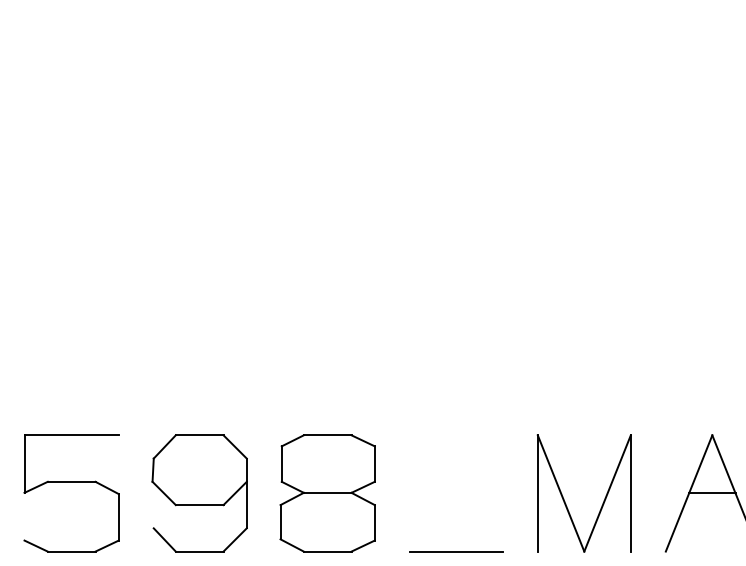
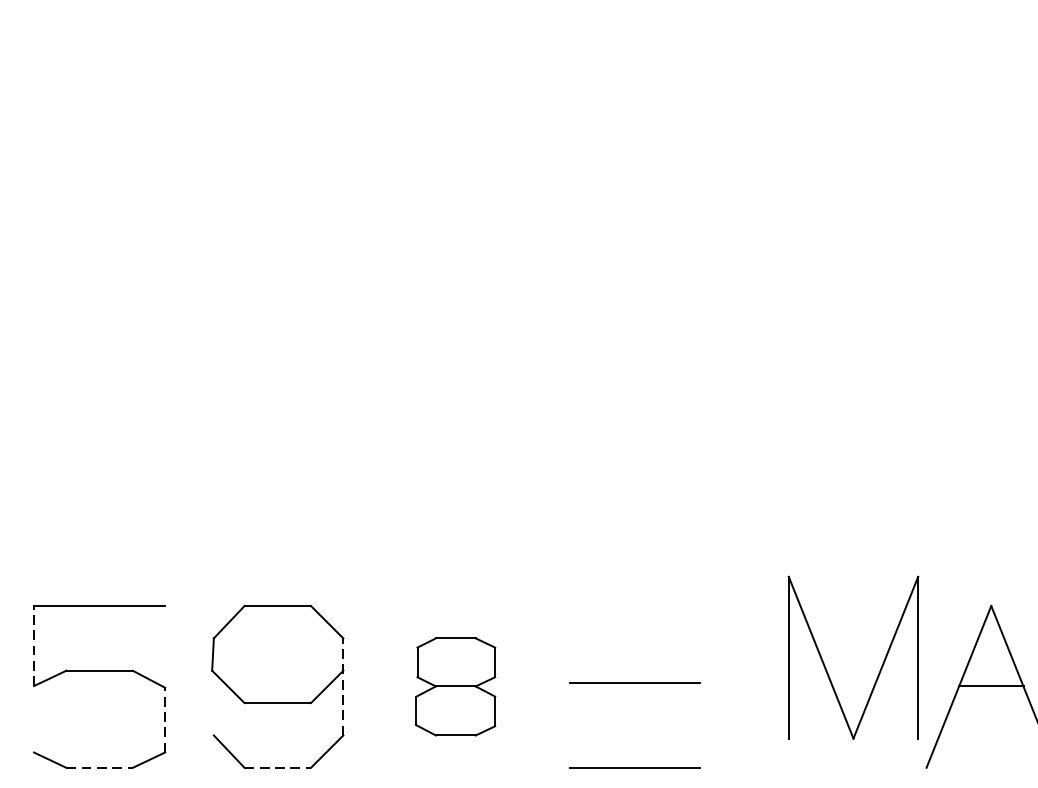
line: (24, 464) -> (33, 646), solid -> dashed
line: (456, 490) -> (635, 682), added
line: (246, 493) -> (342, 686), solid -> dashed
part: (327, 493) -> (455, 686), size x0.6
part: (564, 498) -> (825, 664), moved
line: (118, 516) -> (164, 718), solid -> dashed
line: (71, 551) -> (99, 767), solid -> dashed
line: (199, 551) -> (277, 767), solid -> dashed

